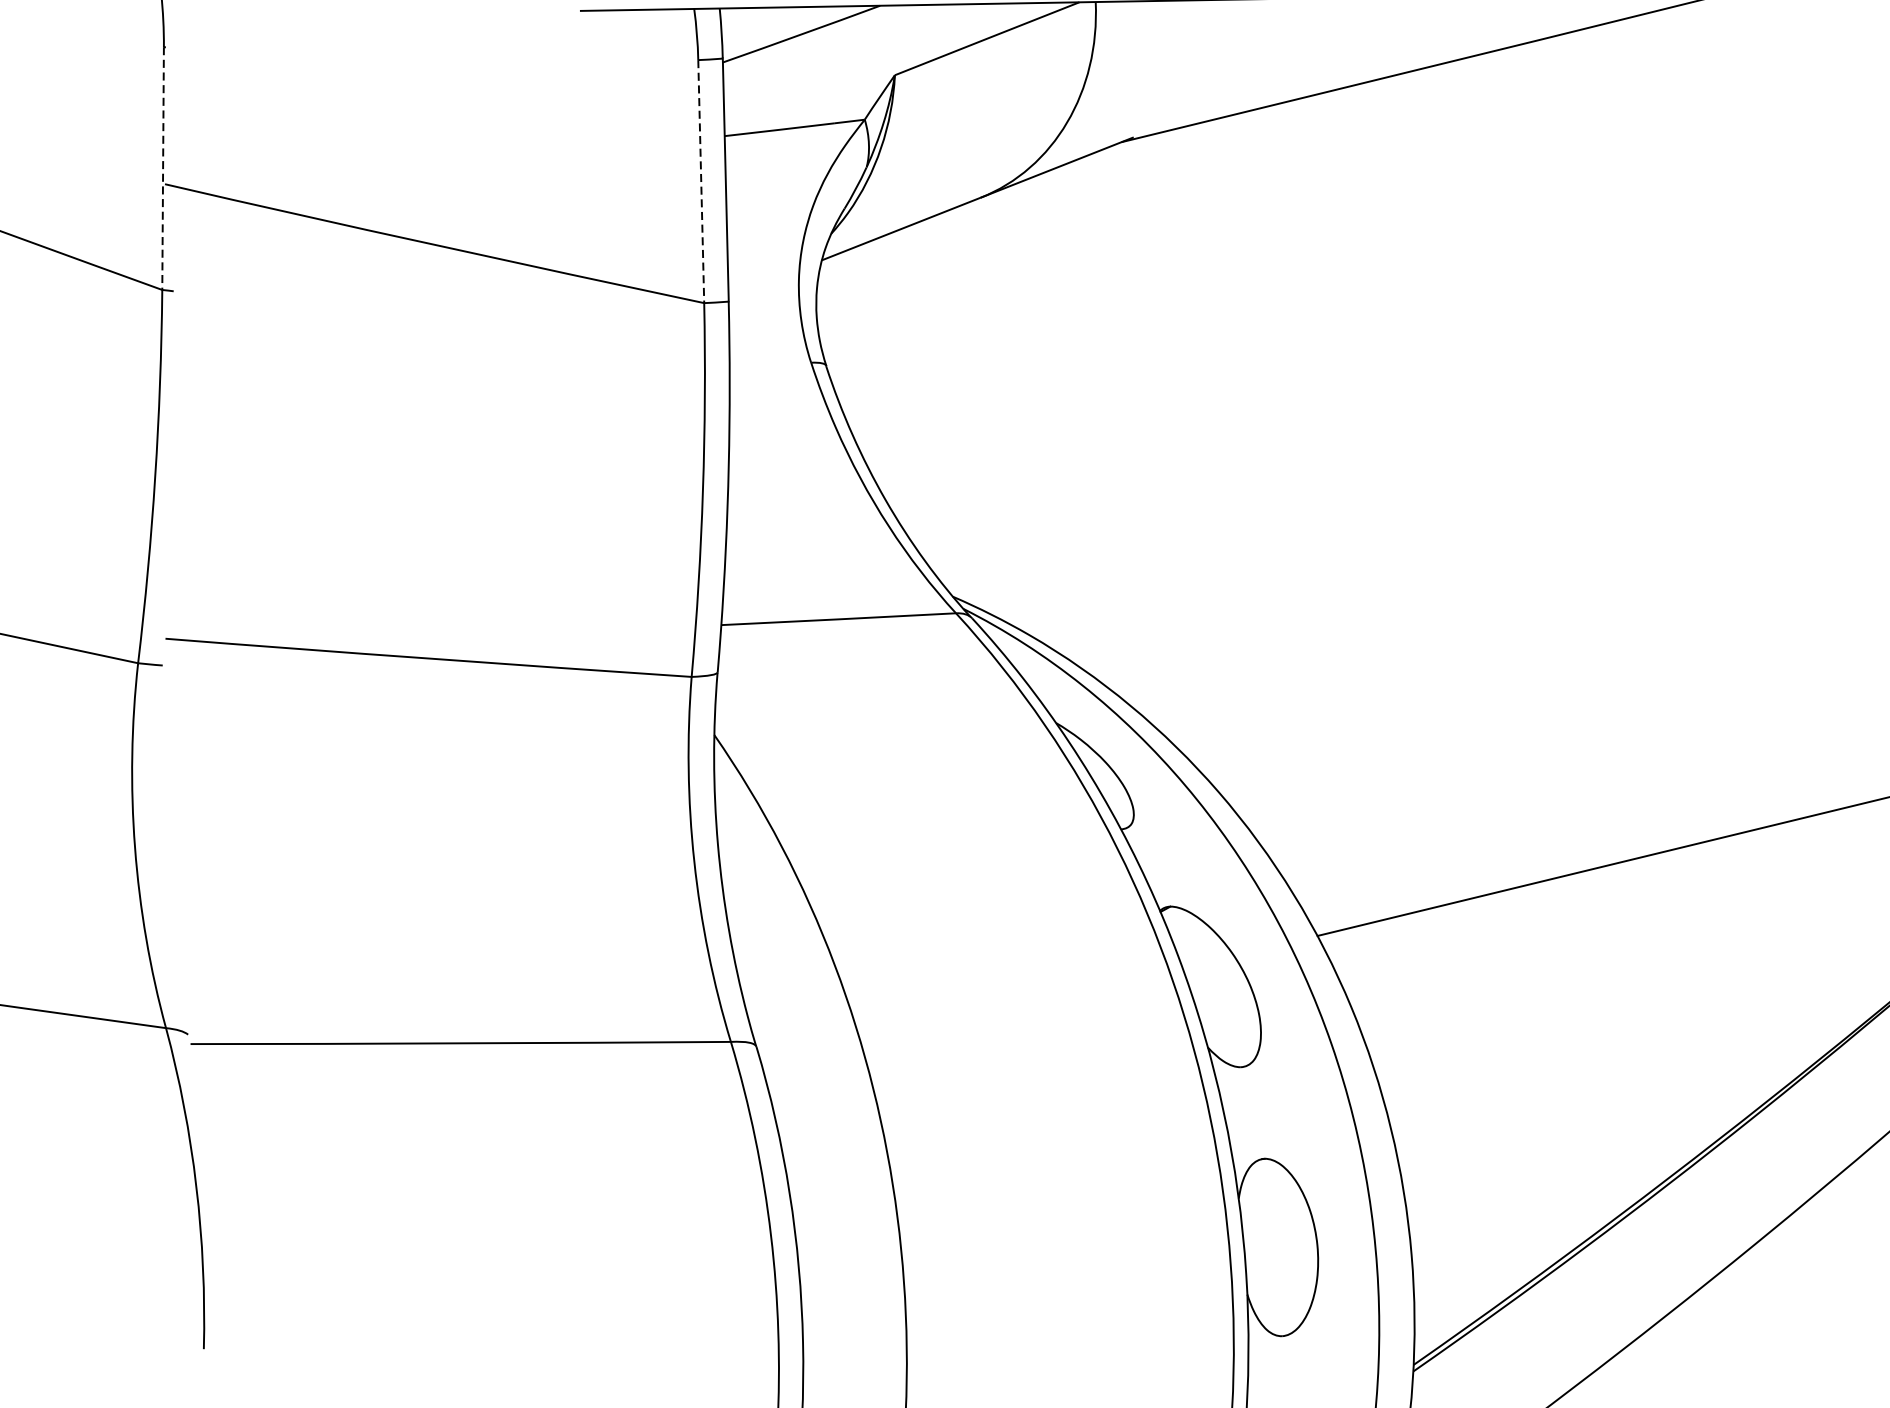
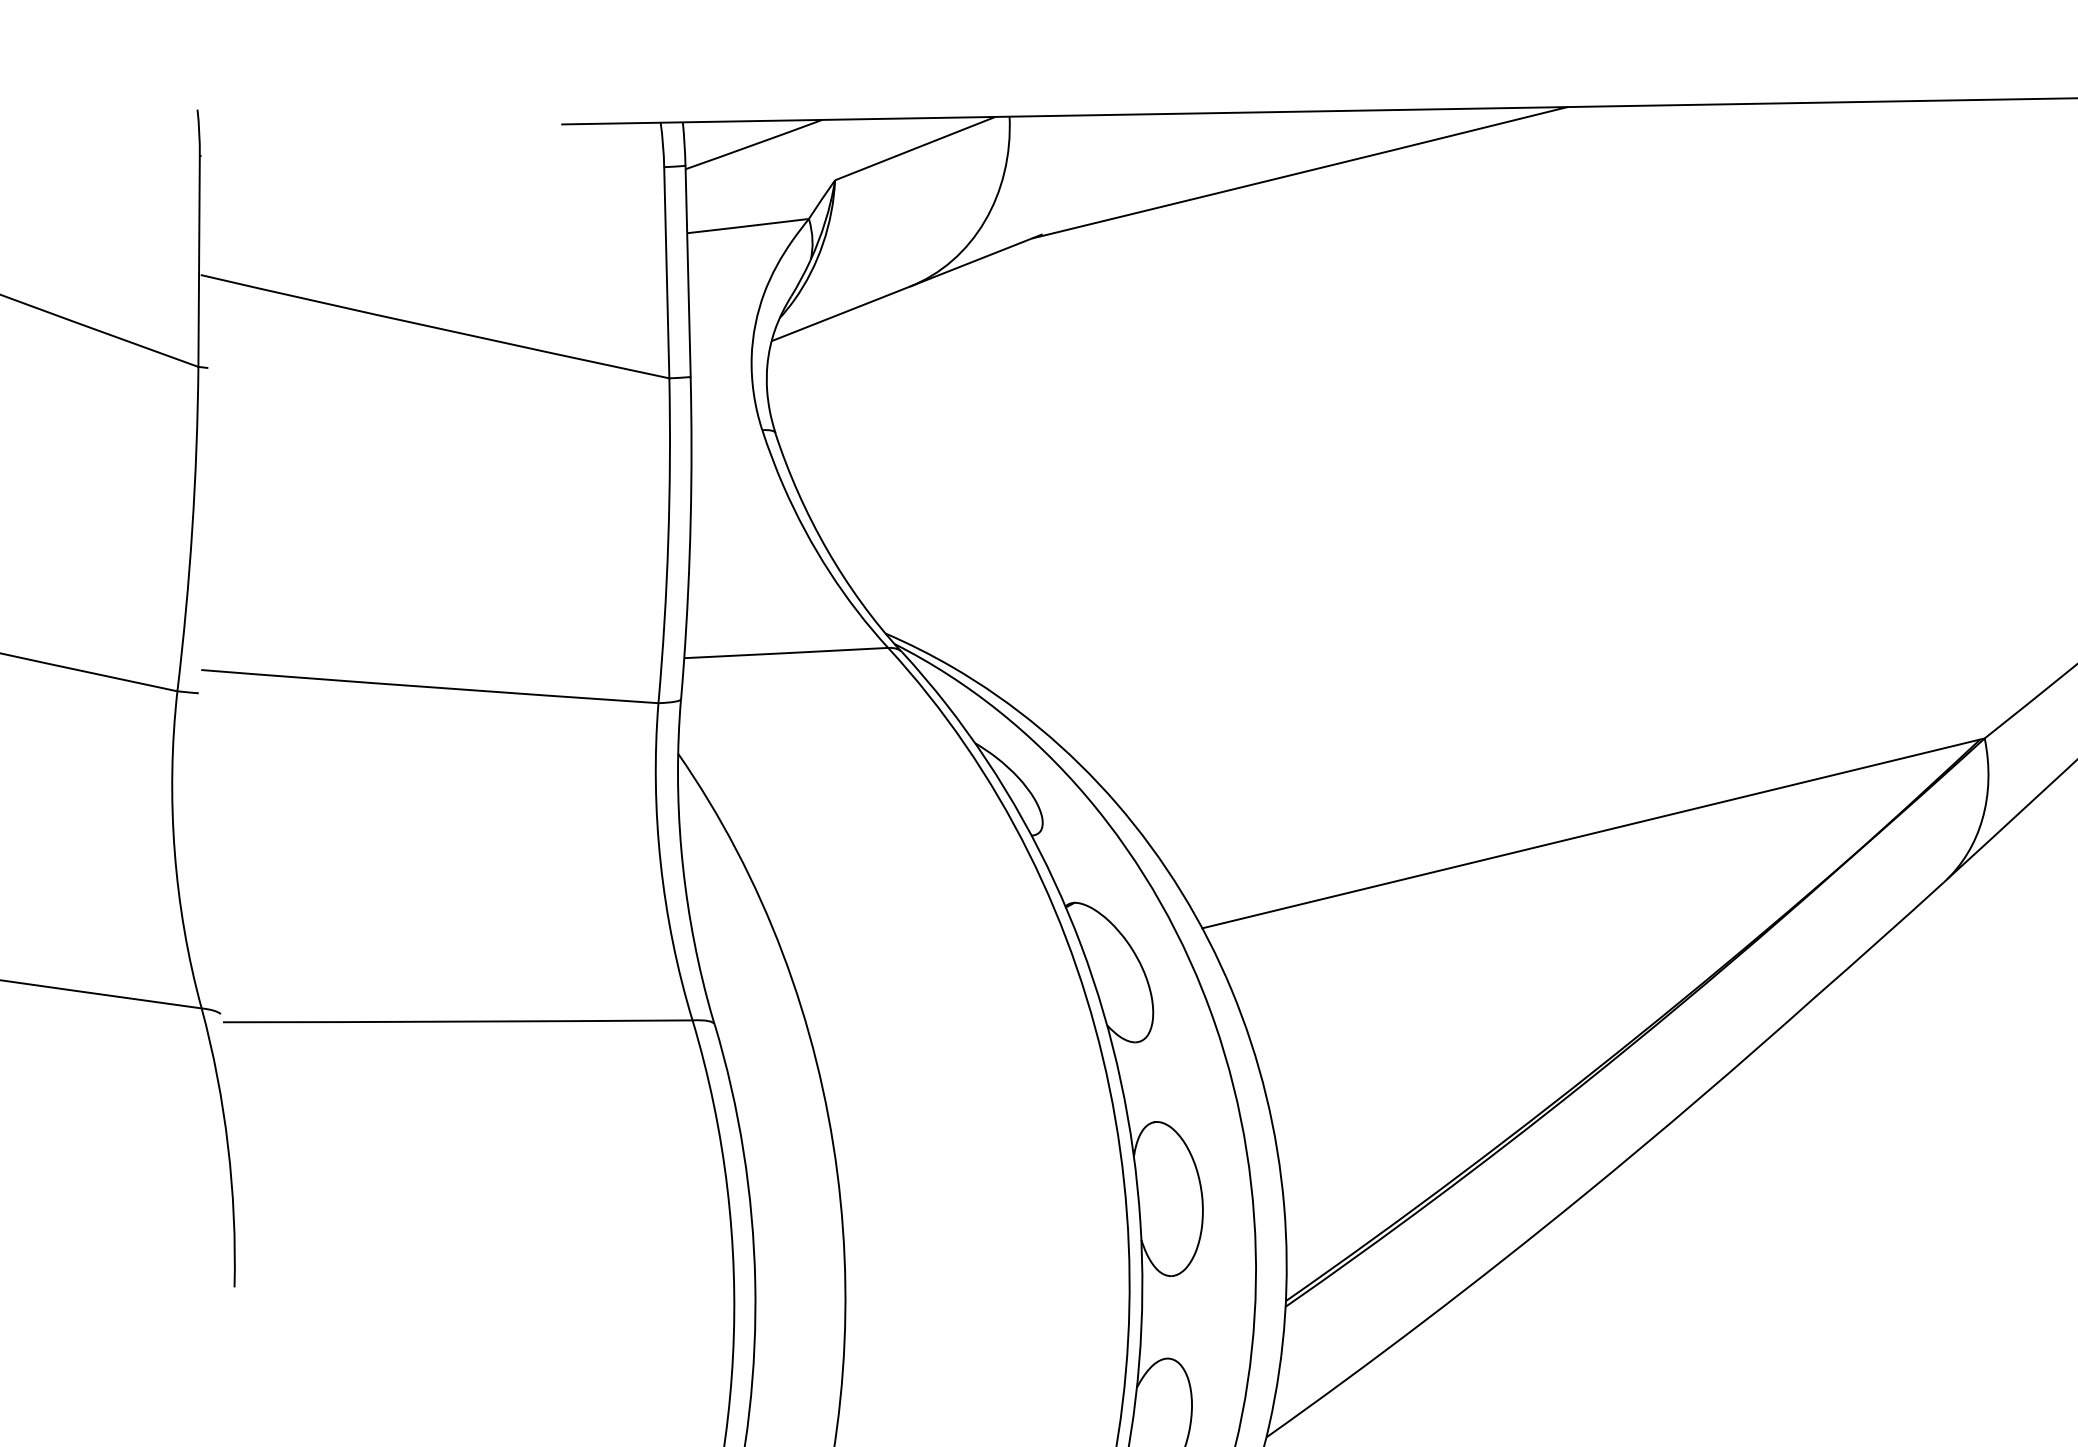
line: (163, 168) -> (199, 261), dashed -> solid
line: (700, 181) -> (666, 272), dashed -> solid

